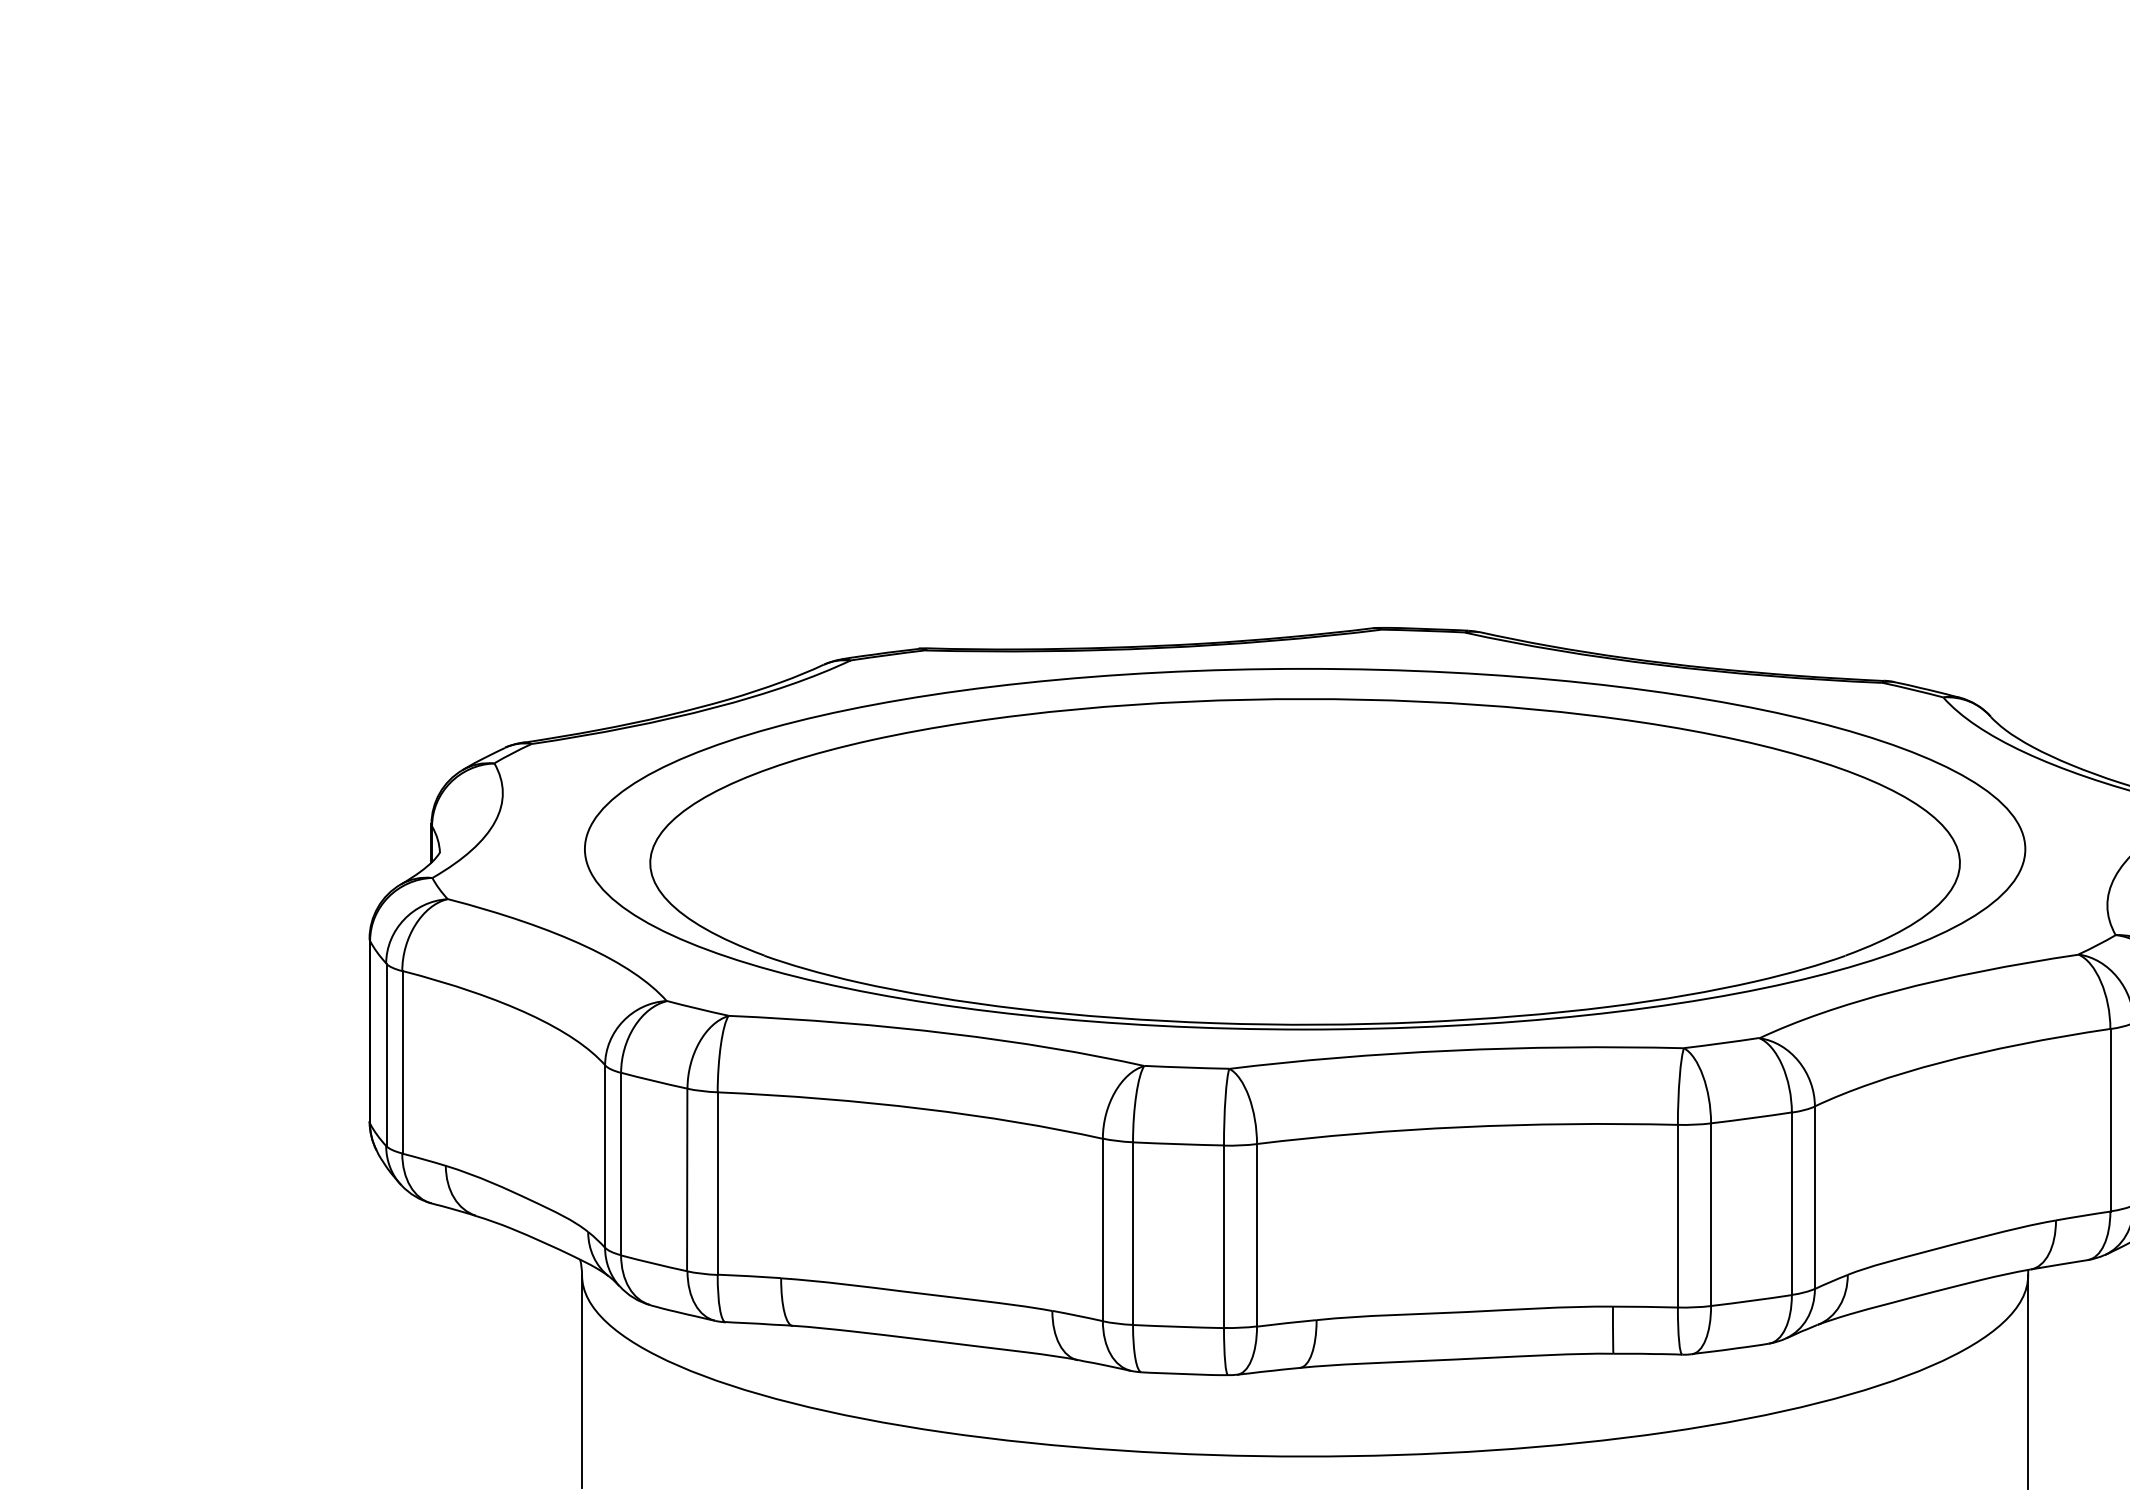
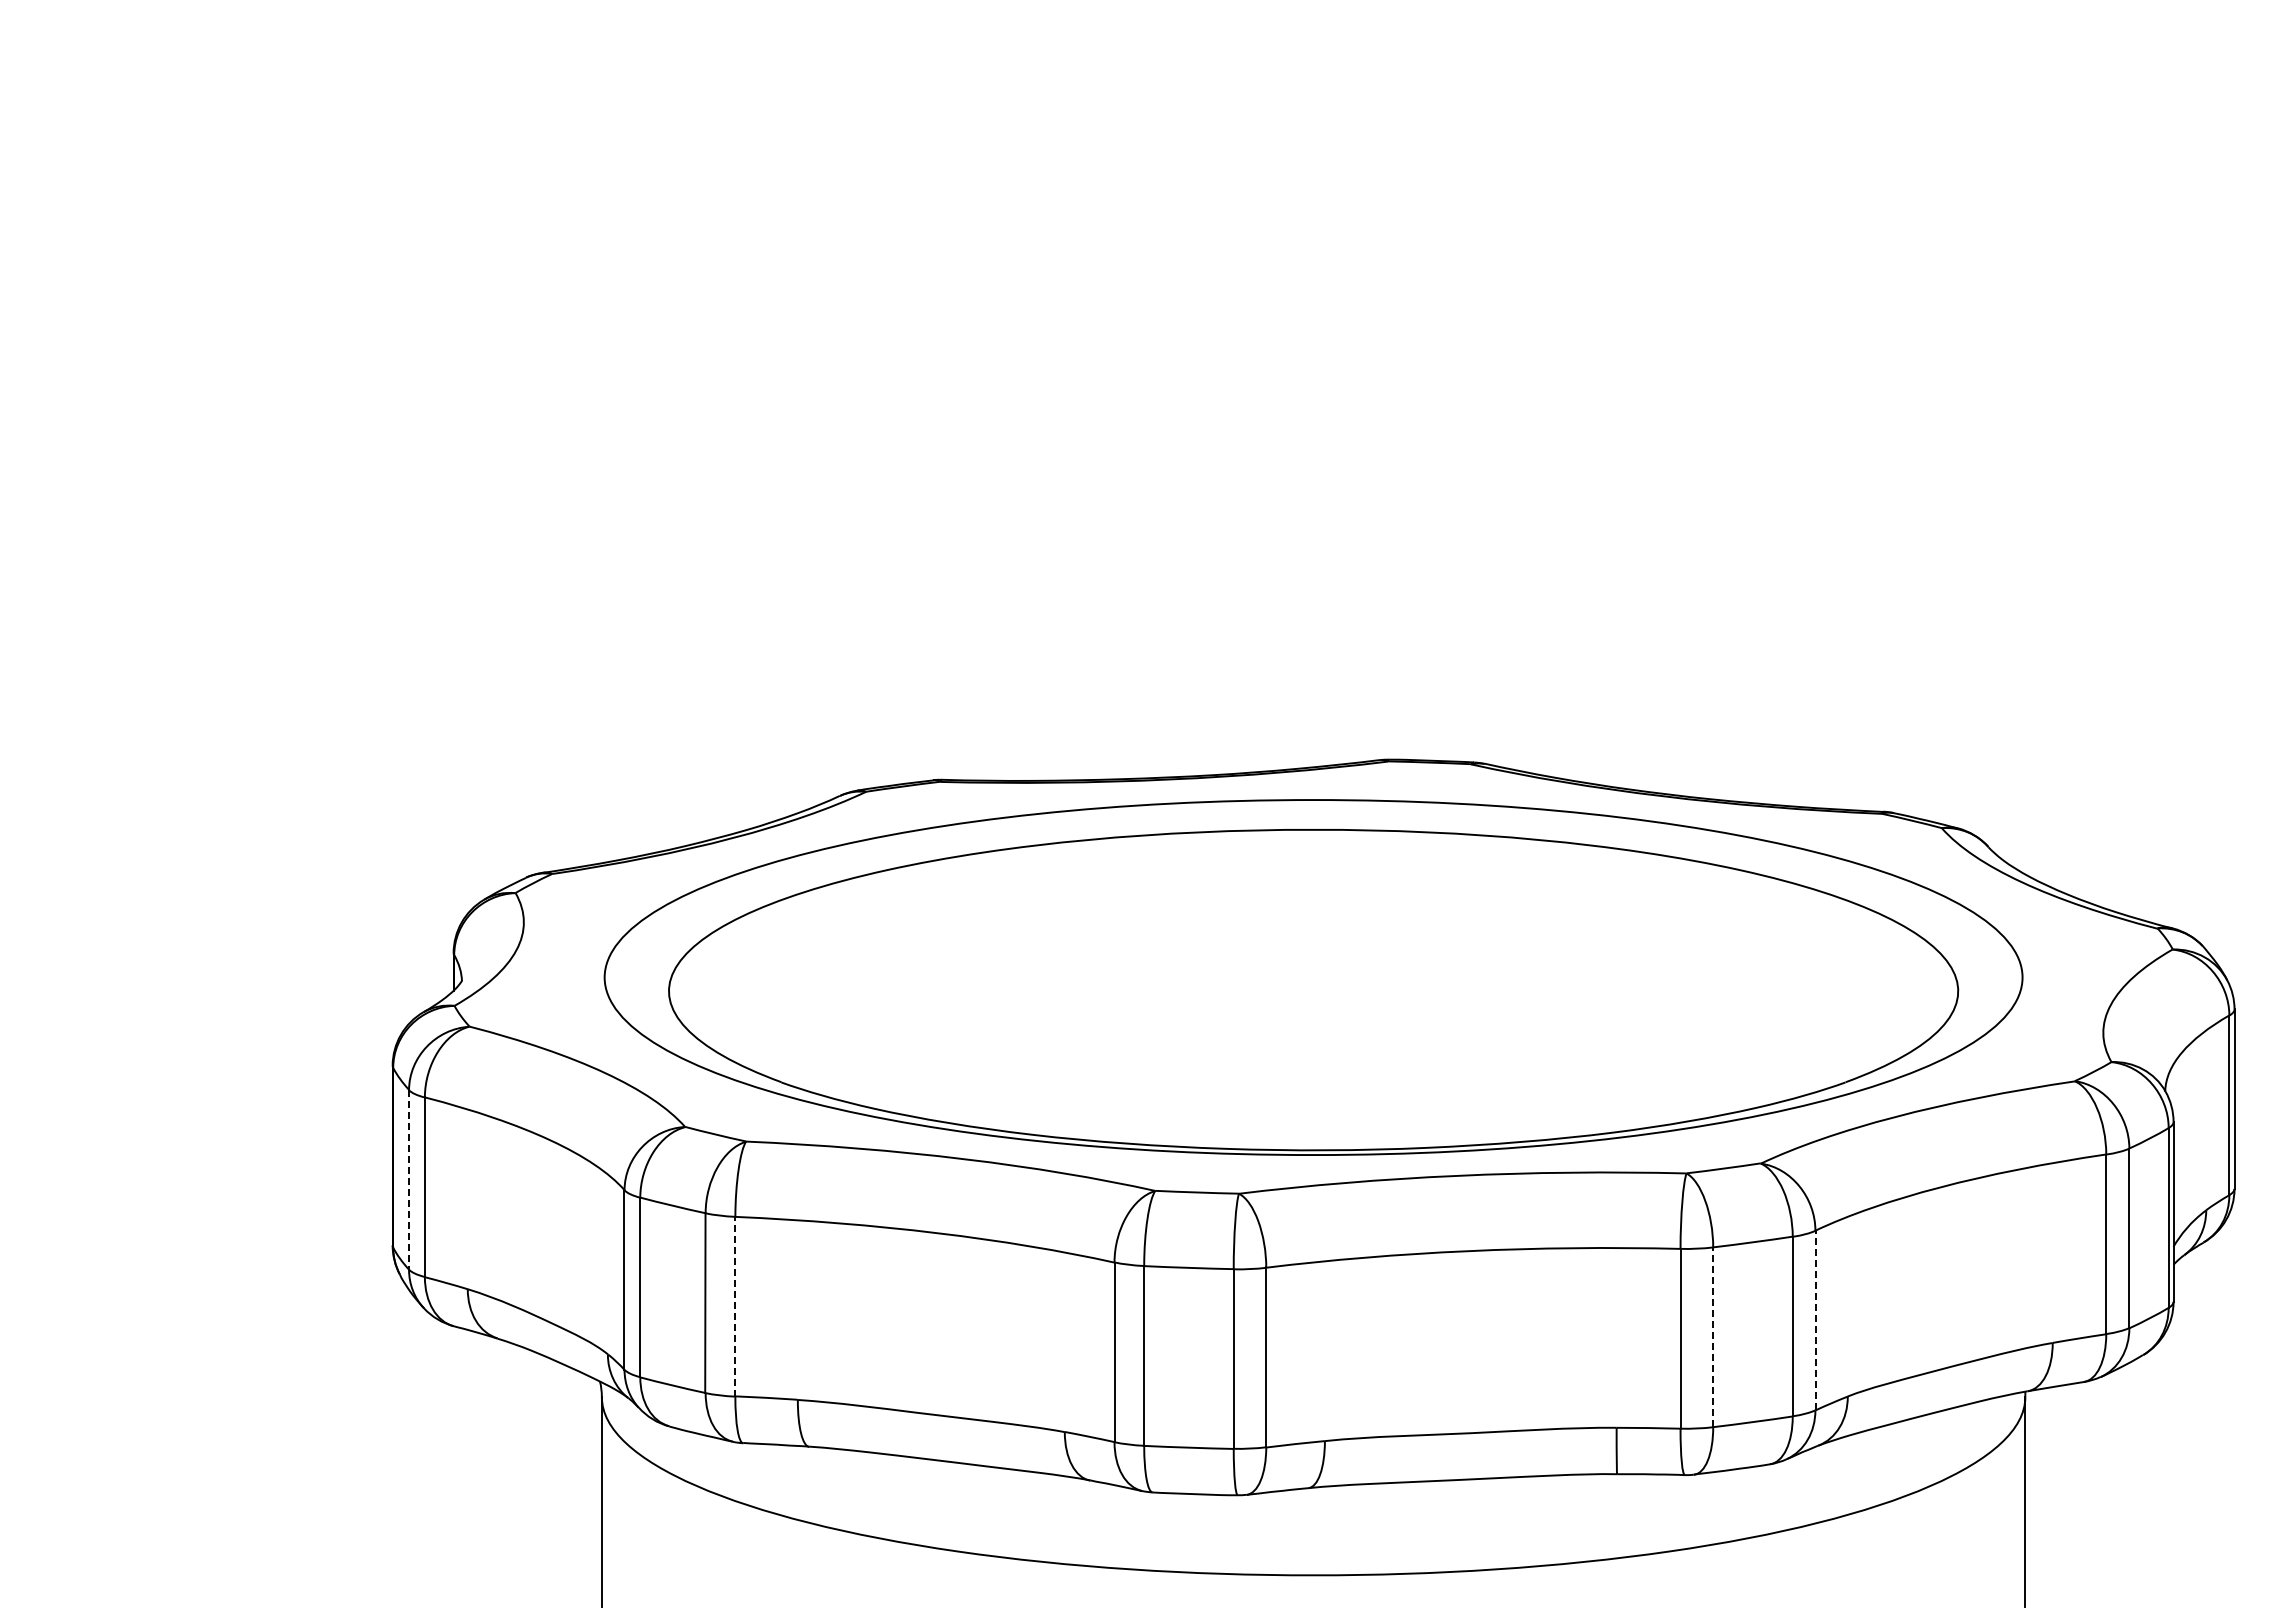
line: (386, 1055) -> (409, 1180), solid -> dashed
line: (717, 1183) -> (735, 1306), solid -> dashed
line: (1814, 1197) -> (1815, 1320), solid -> dashed
line: (1711, 1214) -> (1713, 1337), solid -> dashed

